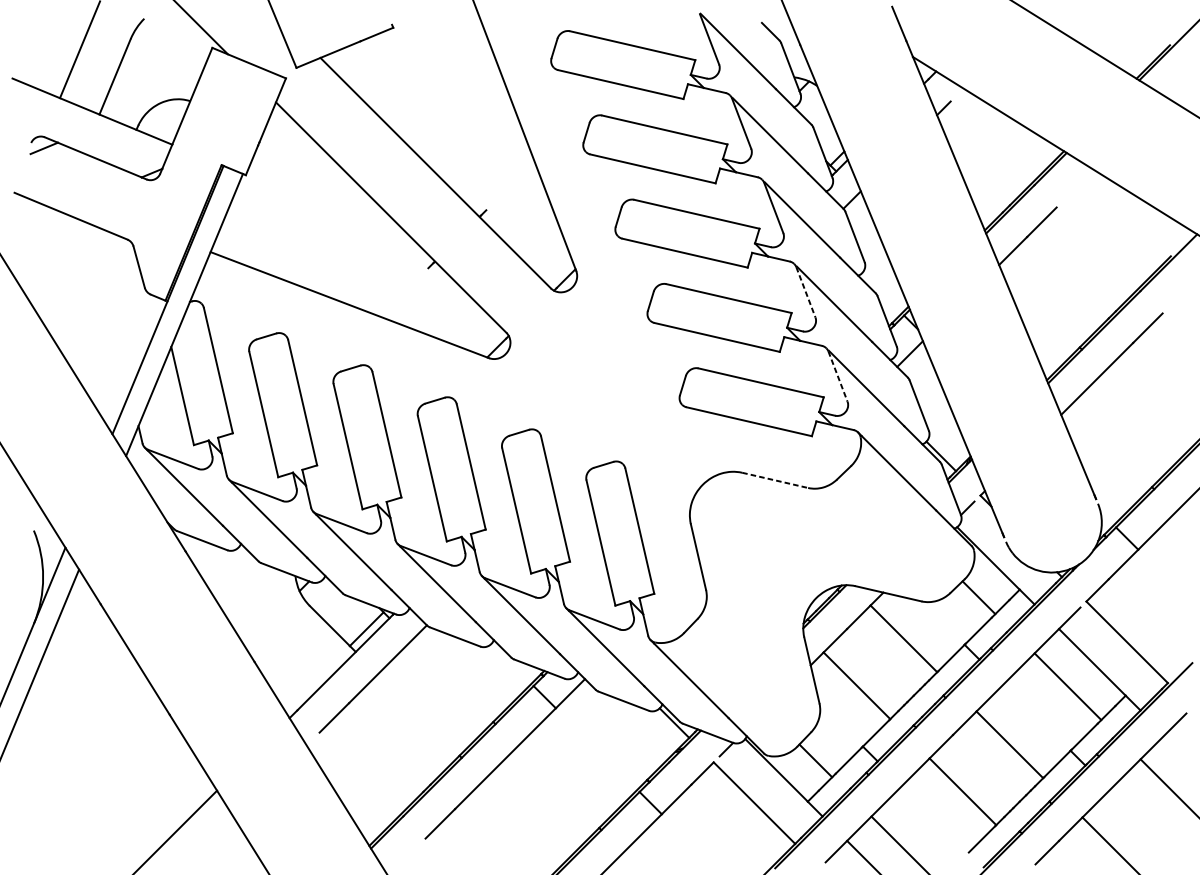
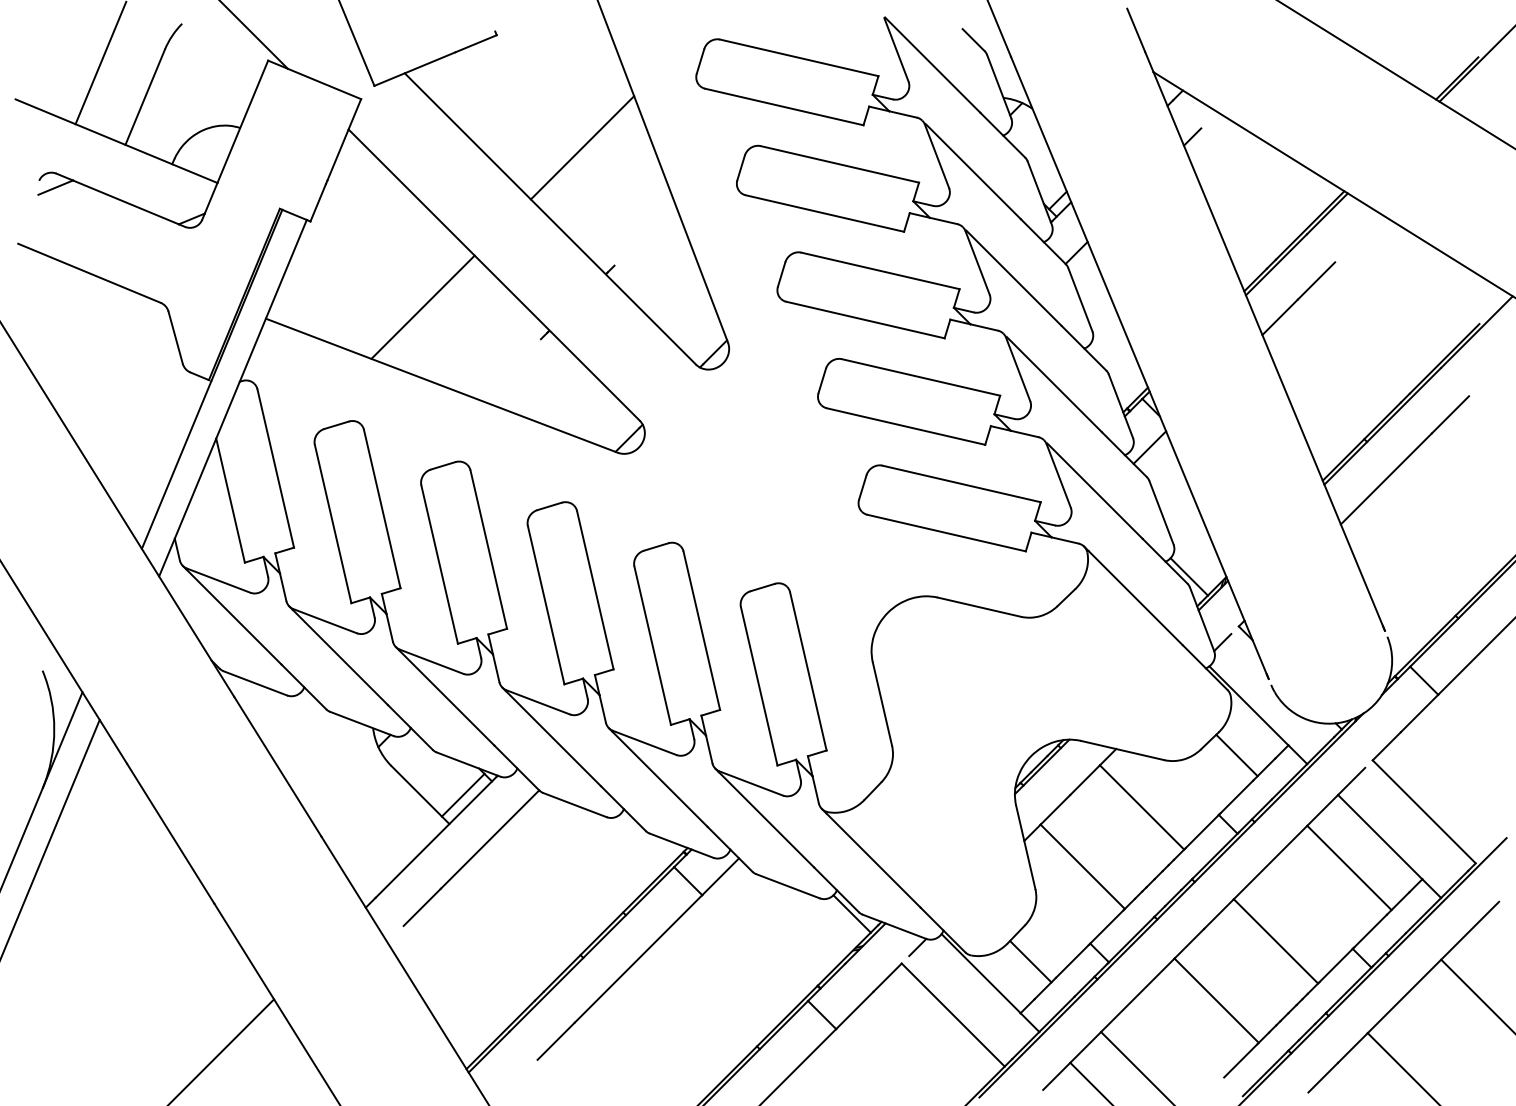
line: (461, 116) -> (582, 147), added
line: (334, 242) -> (422, 306), added
line: (806, 292) -> (1018, 369), dashed -> solid
line: (837, 376) -> (1058, 475), dashed -> solid
line: (775, 480) -> (979, 607), dashed -> solid

